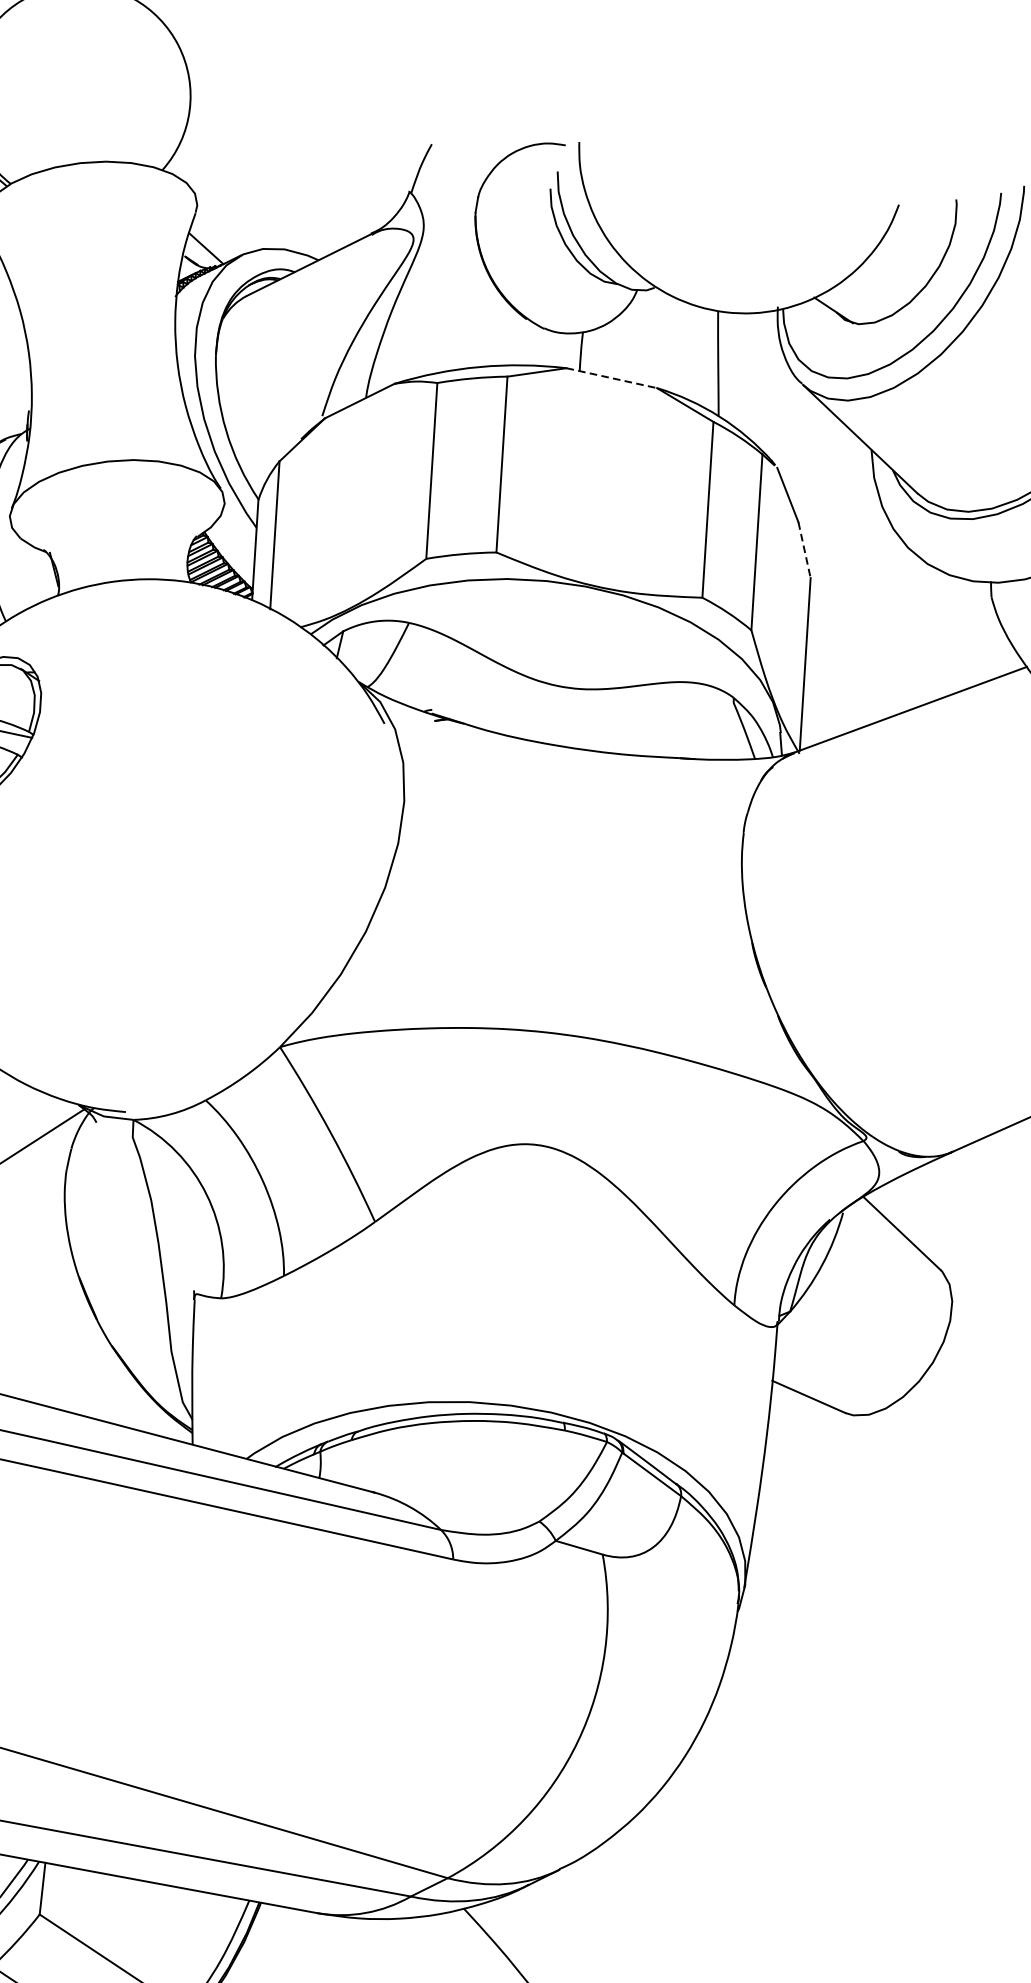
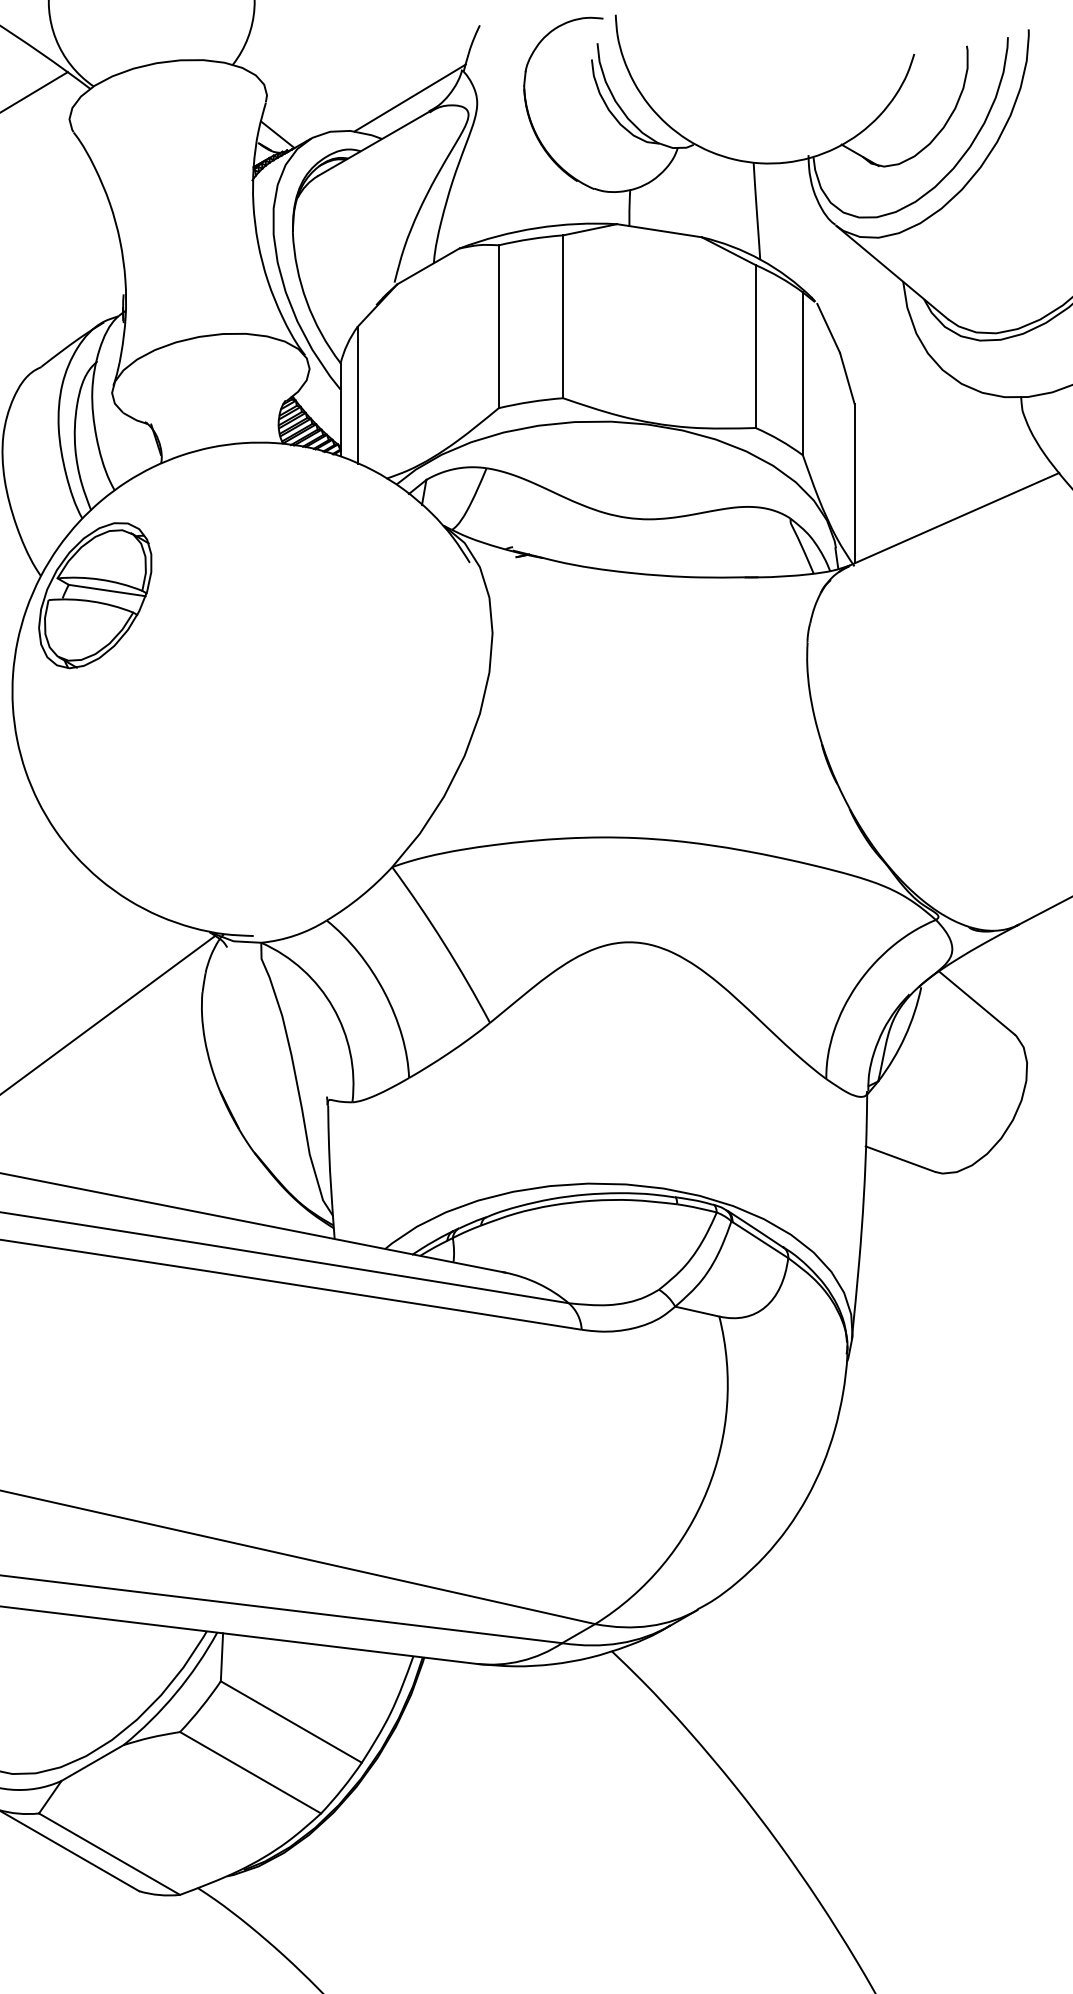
line: (350, 217) -> (409, 97), added
line: (611, 377) -> (659, 230), dashed -> solid
line: (804, 550) -> (847, 378), dashed -> solid

